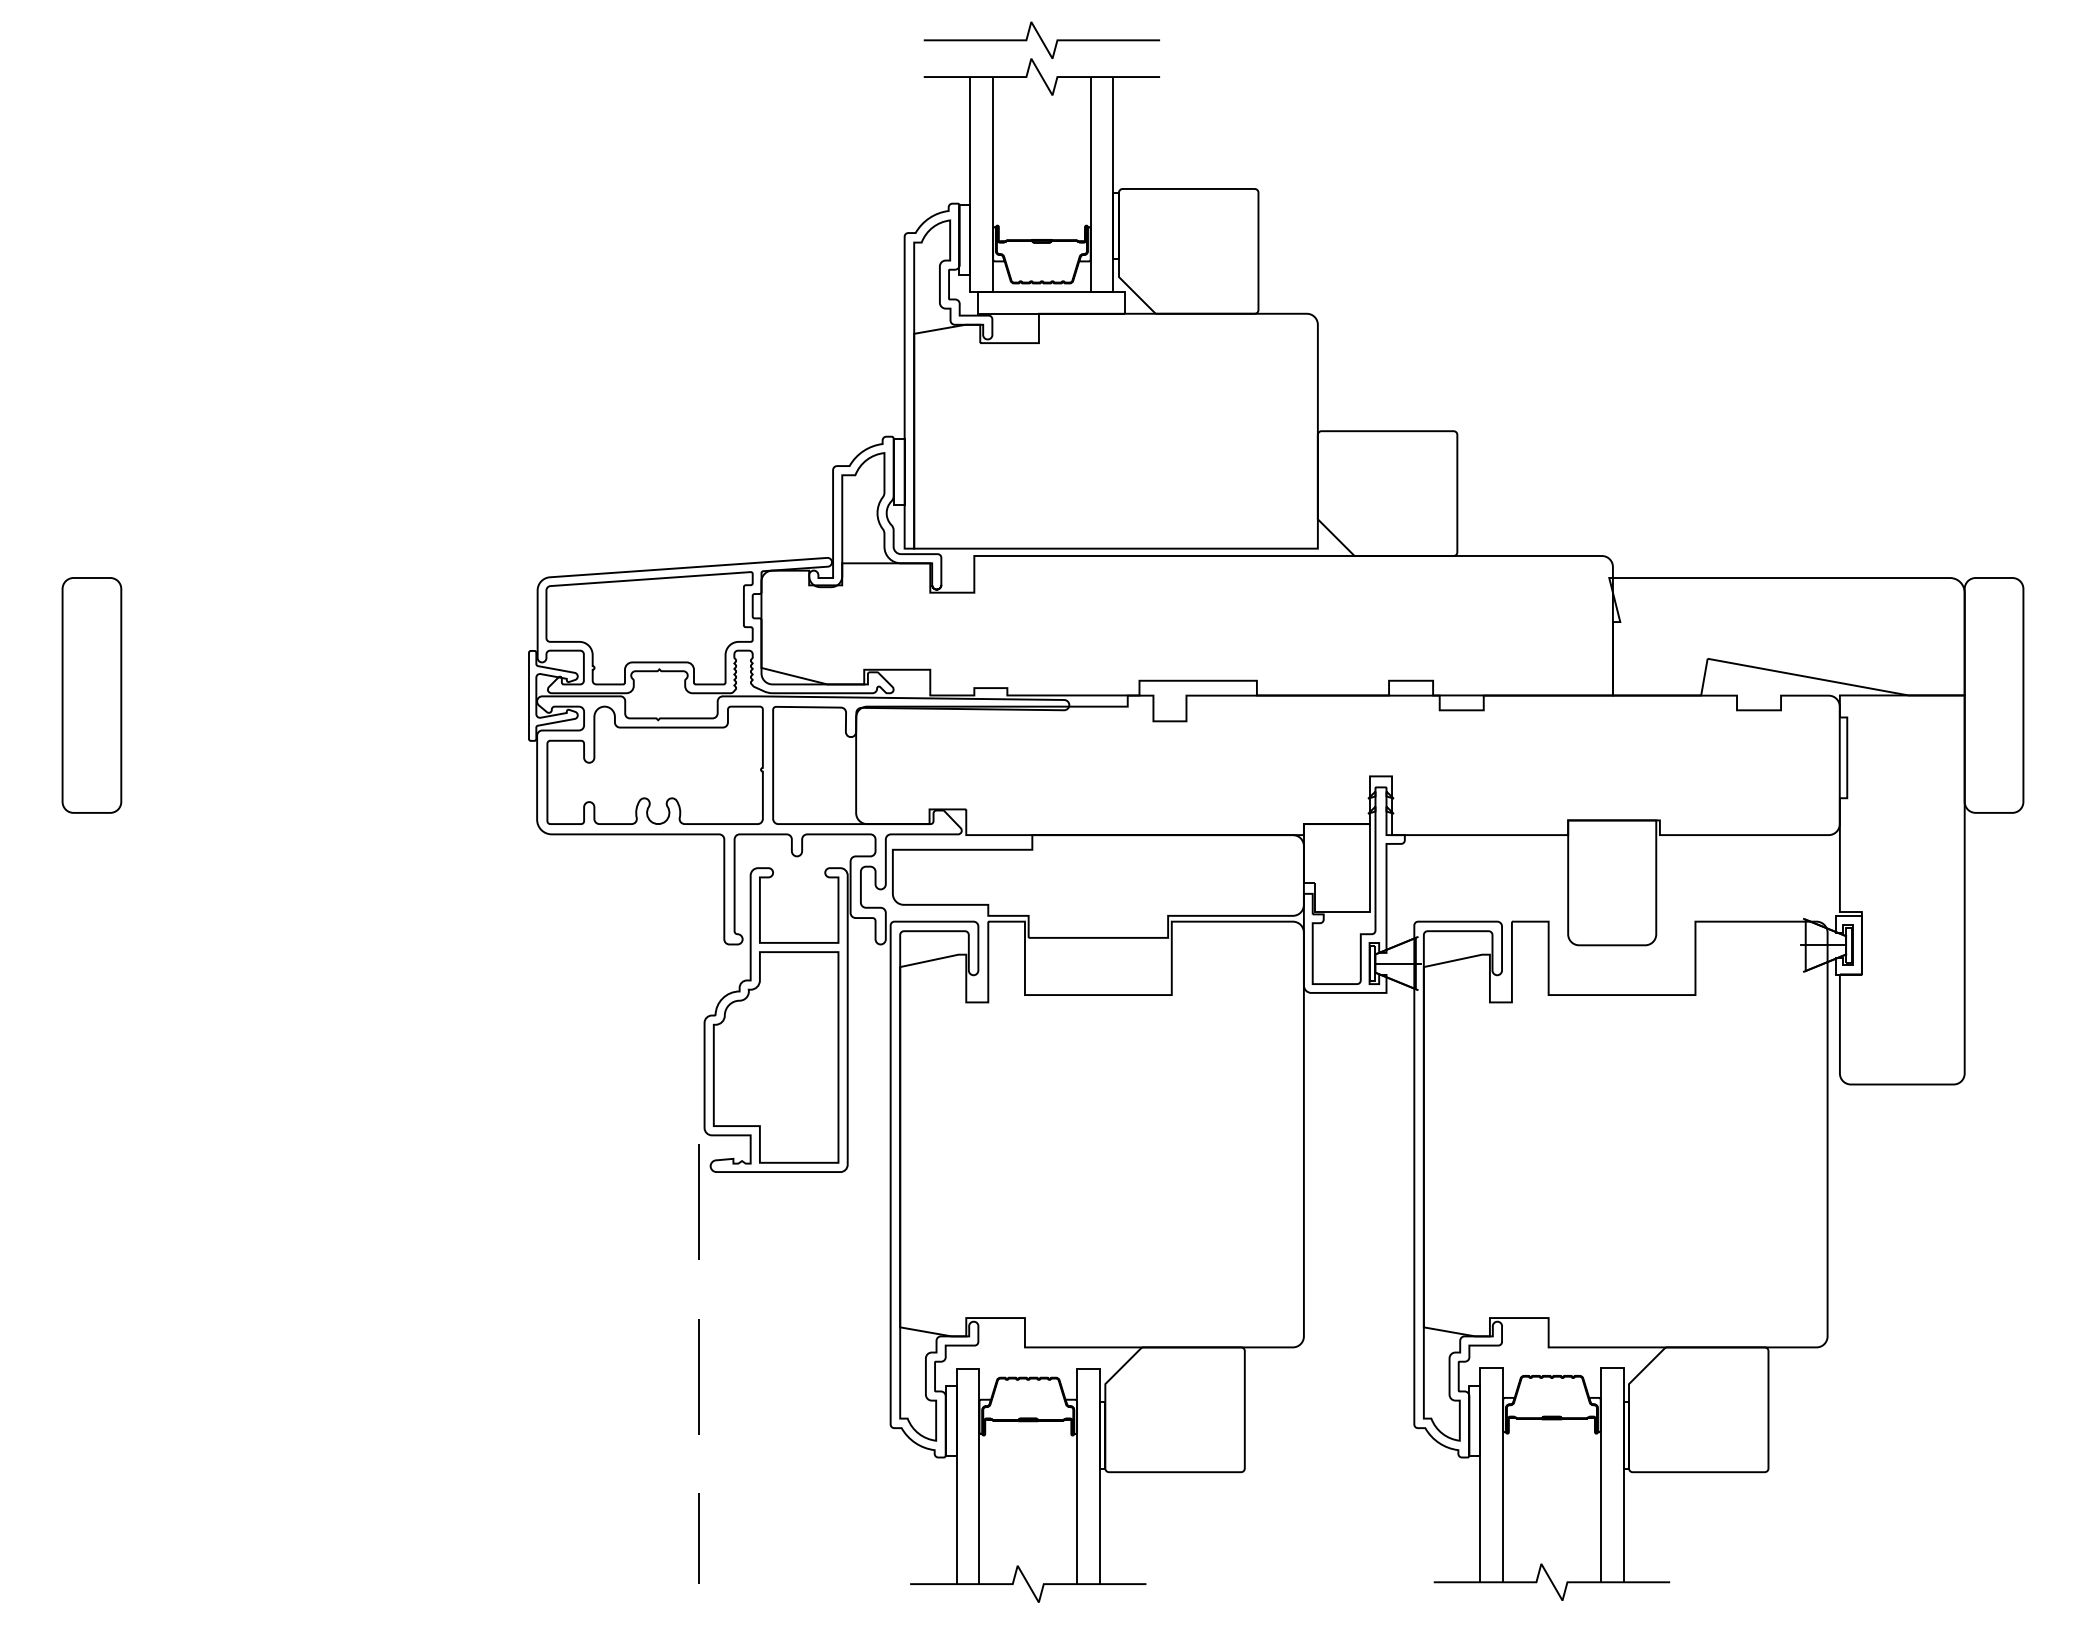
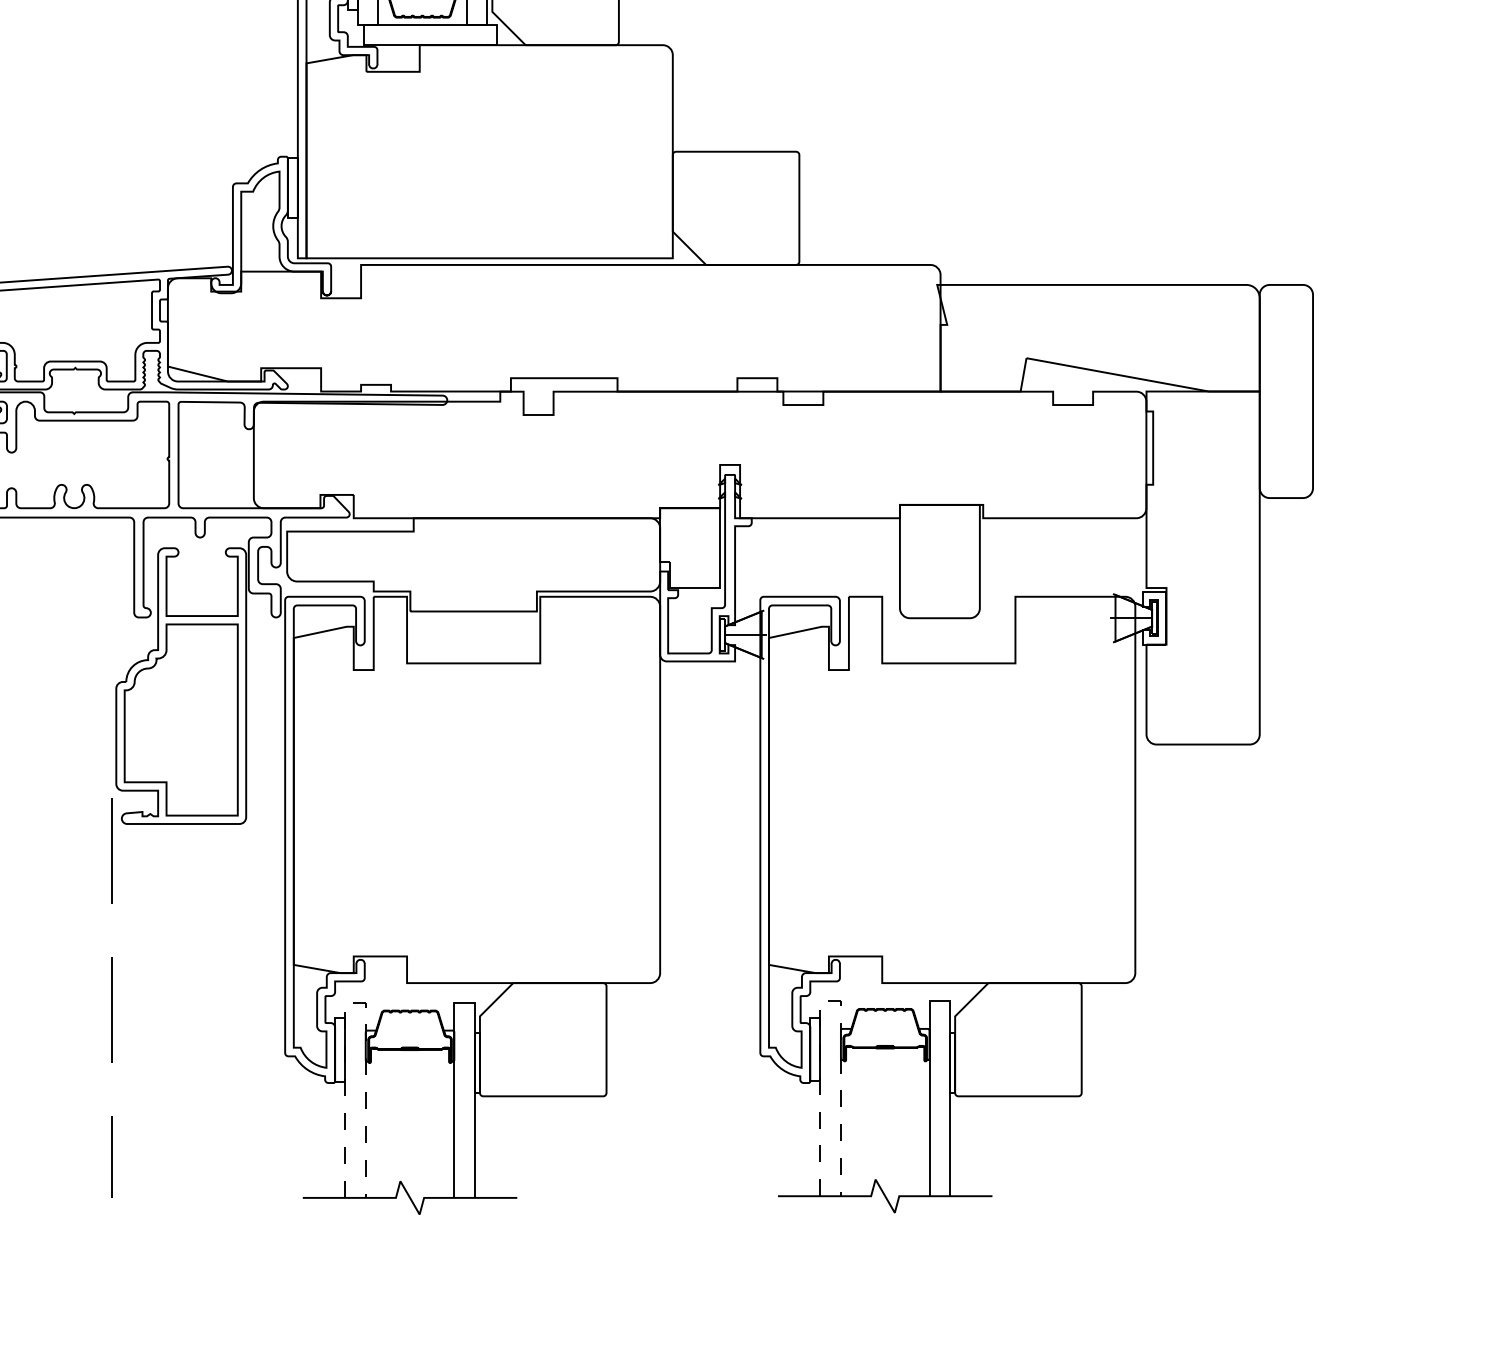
line: (1492, 1367) -> (831, 1001), solid -> dashed
line: (968, 1369) -> (355, 1003), solid -> dashed

